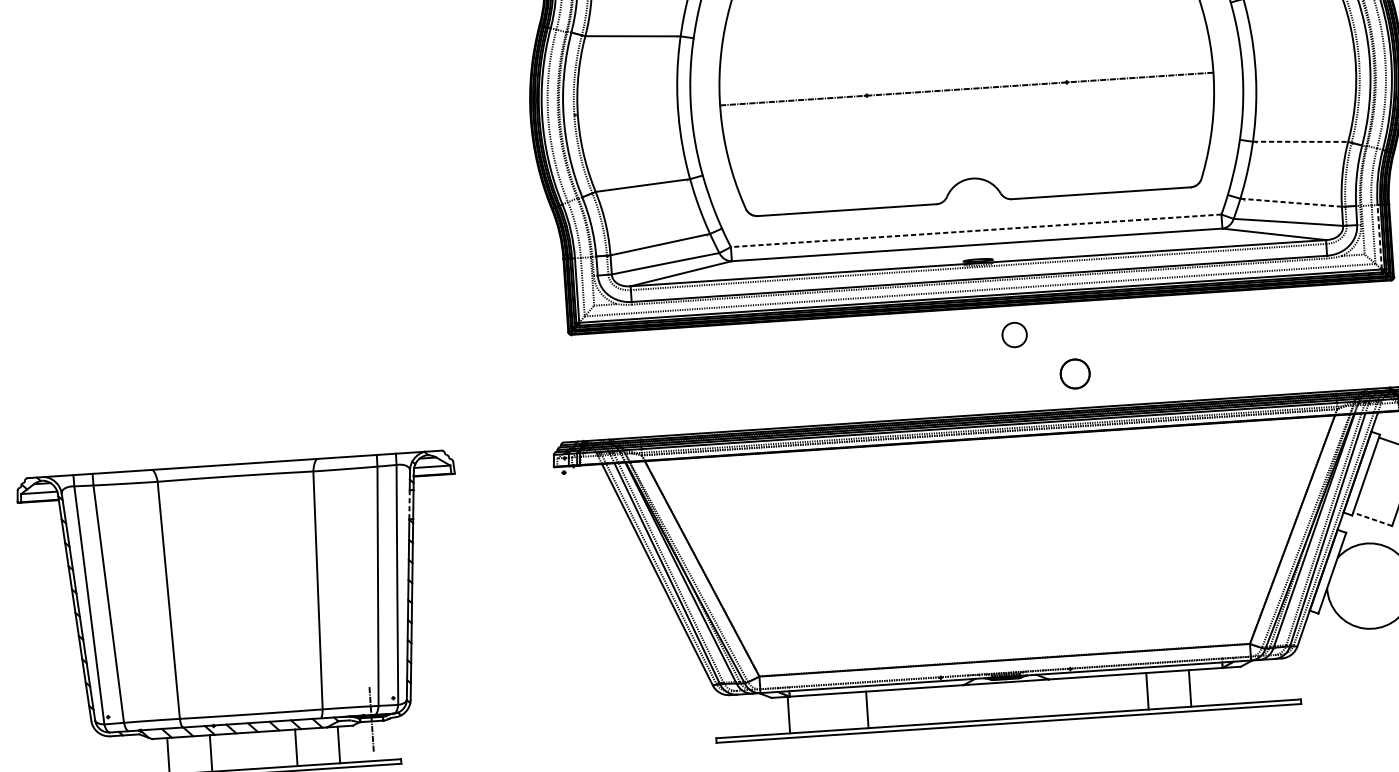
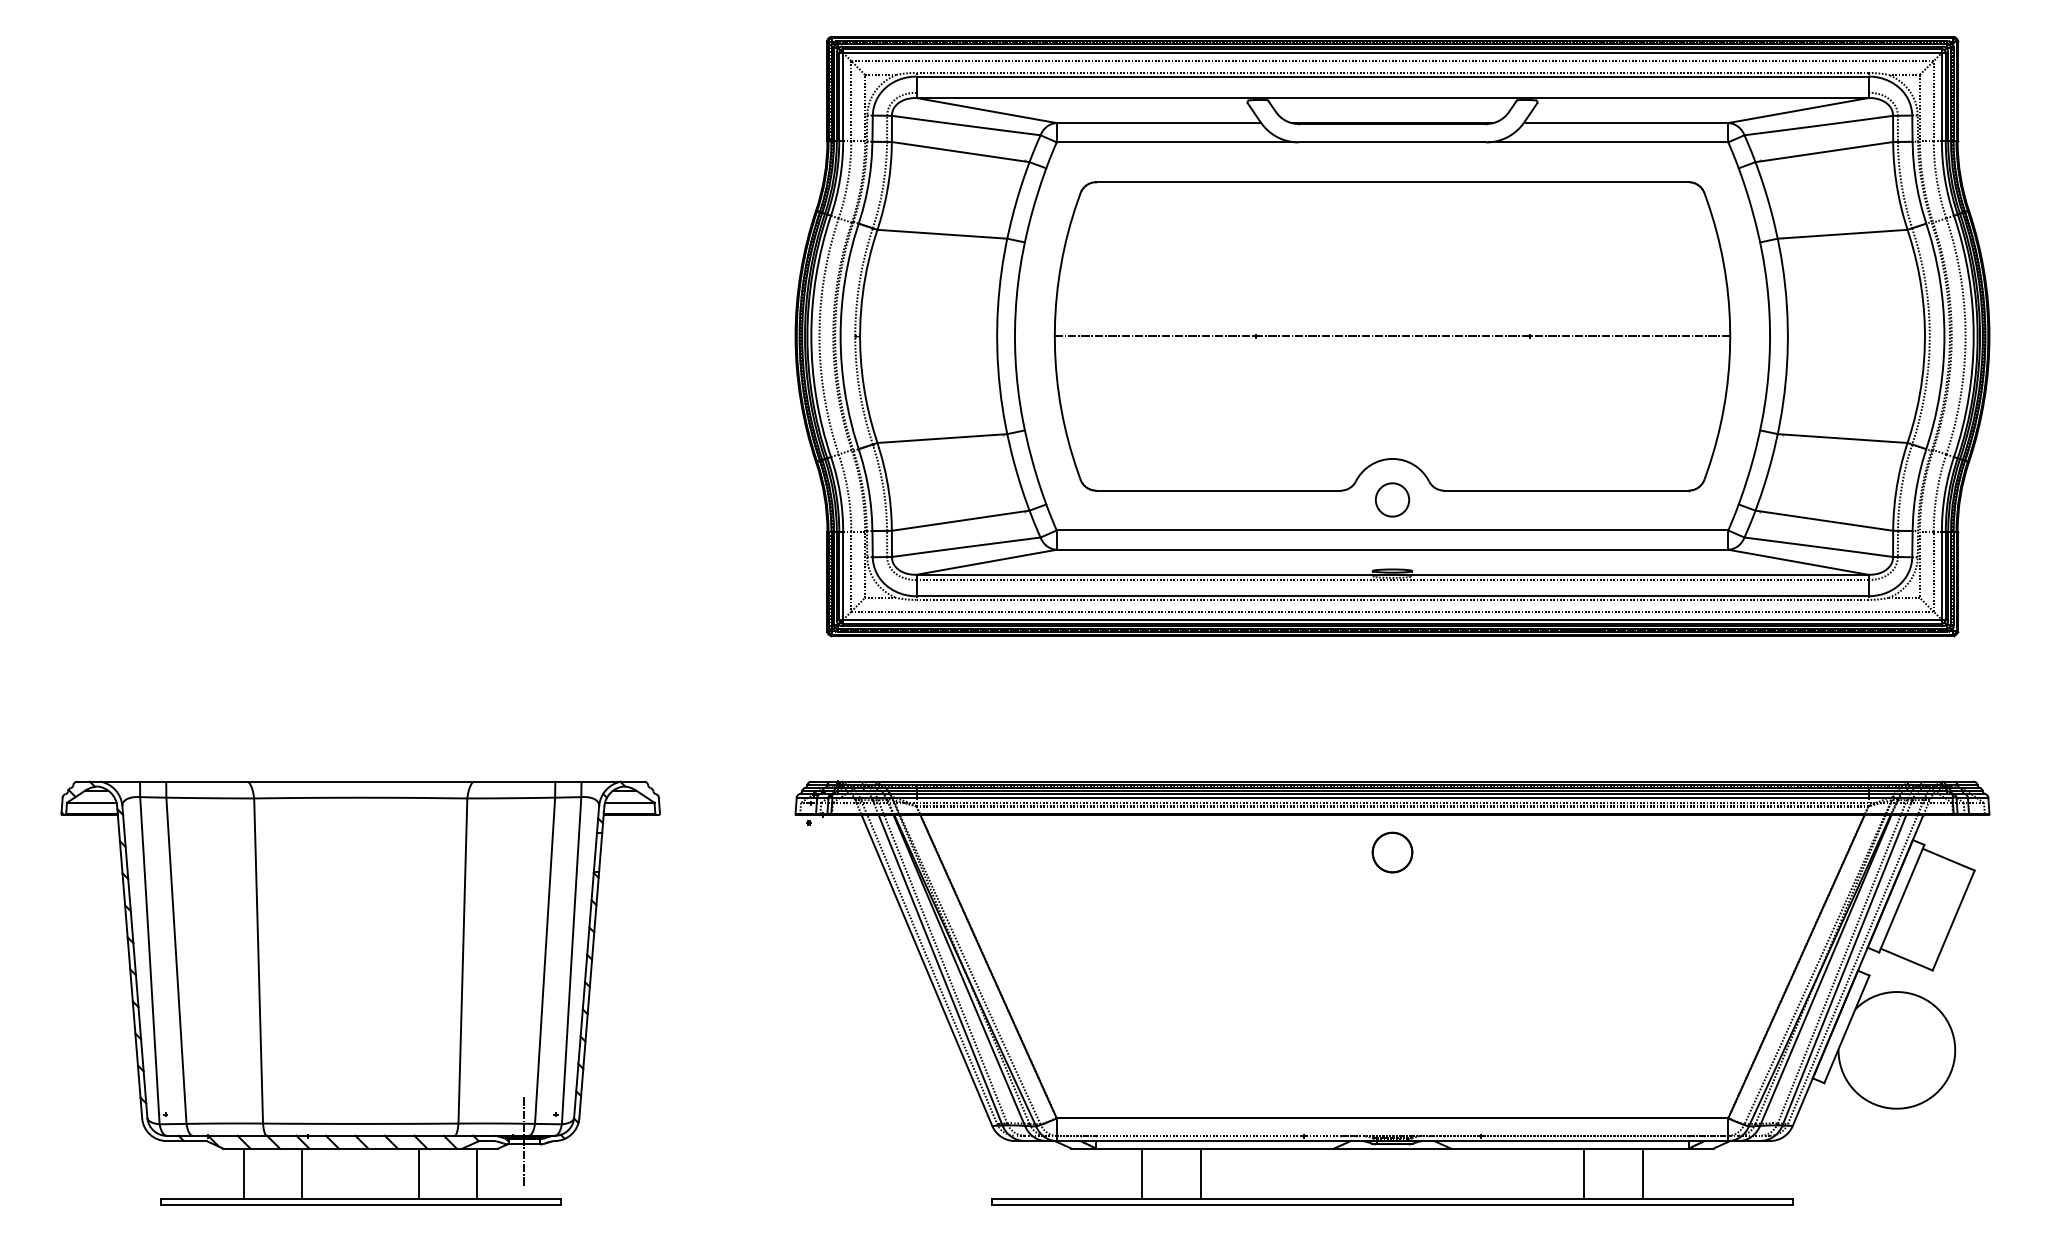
line: (1301, 141) -> (1843, 438), dashed -> solid
line: (1291, 202) -> (1824, 520), dashed -> solid
line: (976, 230) -> (1392, 530), dashed -> solid
line: (1379, 237) -> (1941, 575), dashed -> solid
circle: (1014, 334) -> (1392, 499), moved
part: (1075, 373) -> (1392, 852), moved
line: (409, 504) -> (595, 852), dashed -> solid
line: (1372, 519) -> (1906, 959), dashed -> solid
line: (788, 715) -> (1142, 1173), moved

